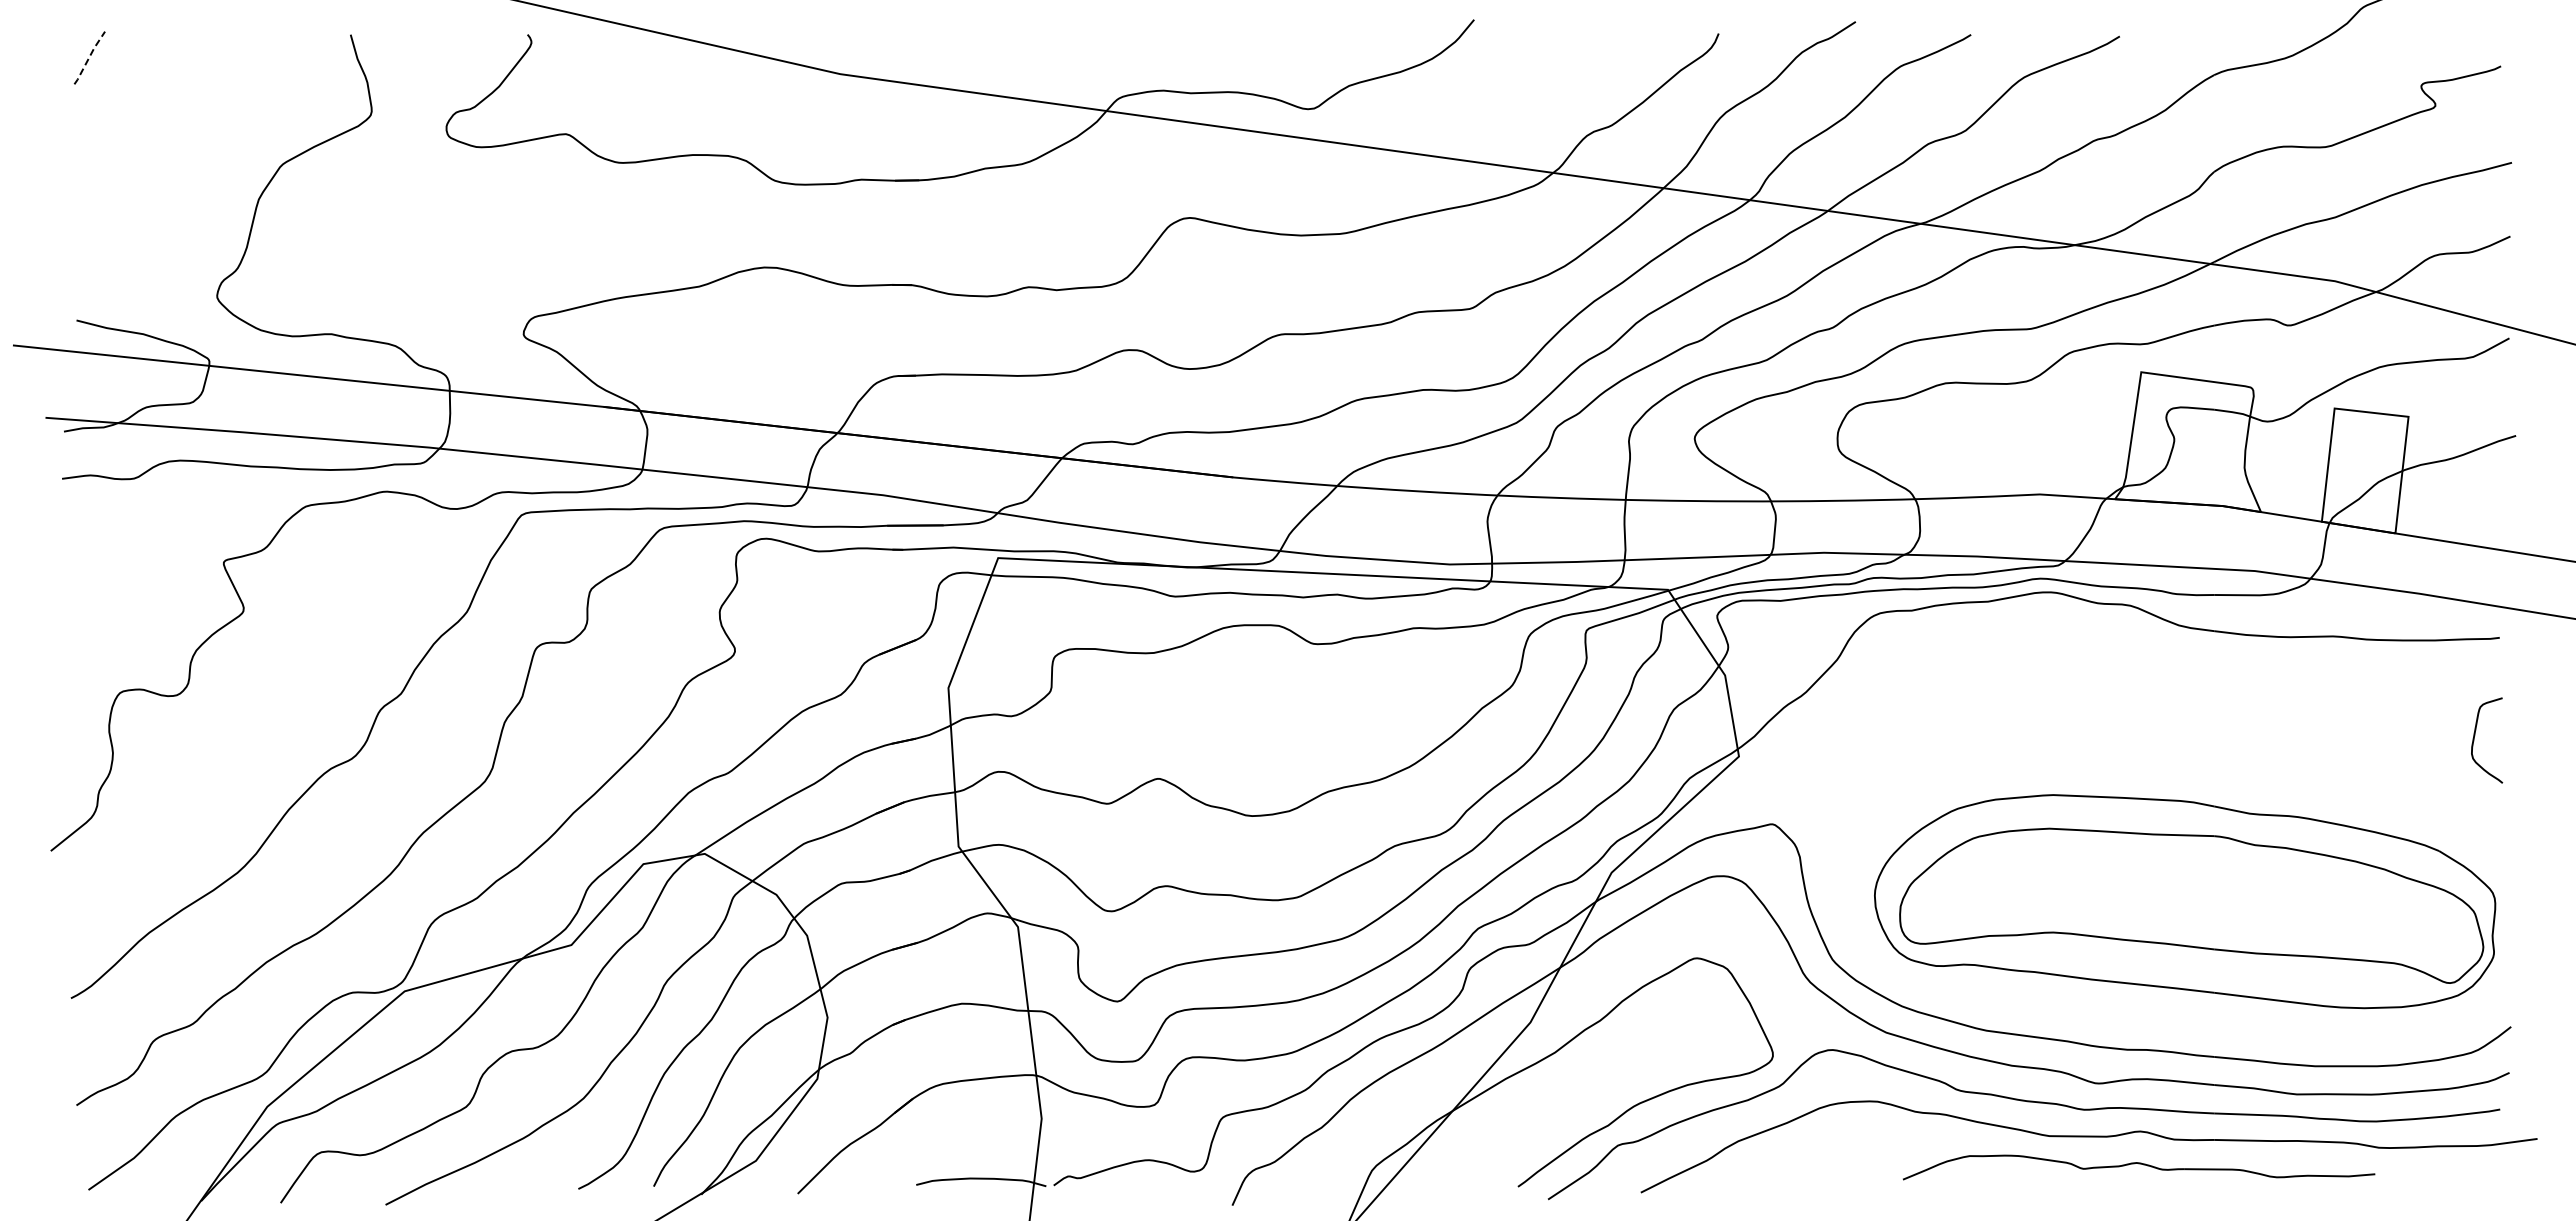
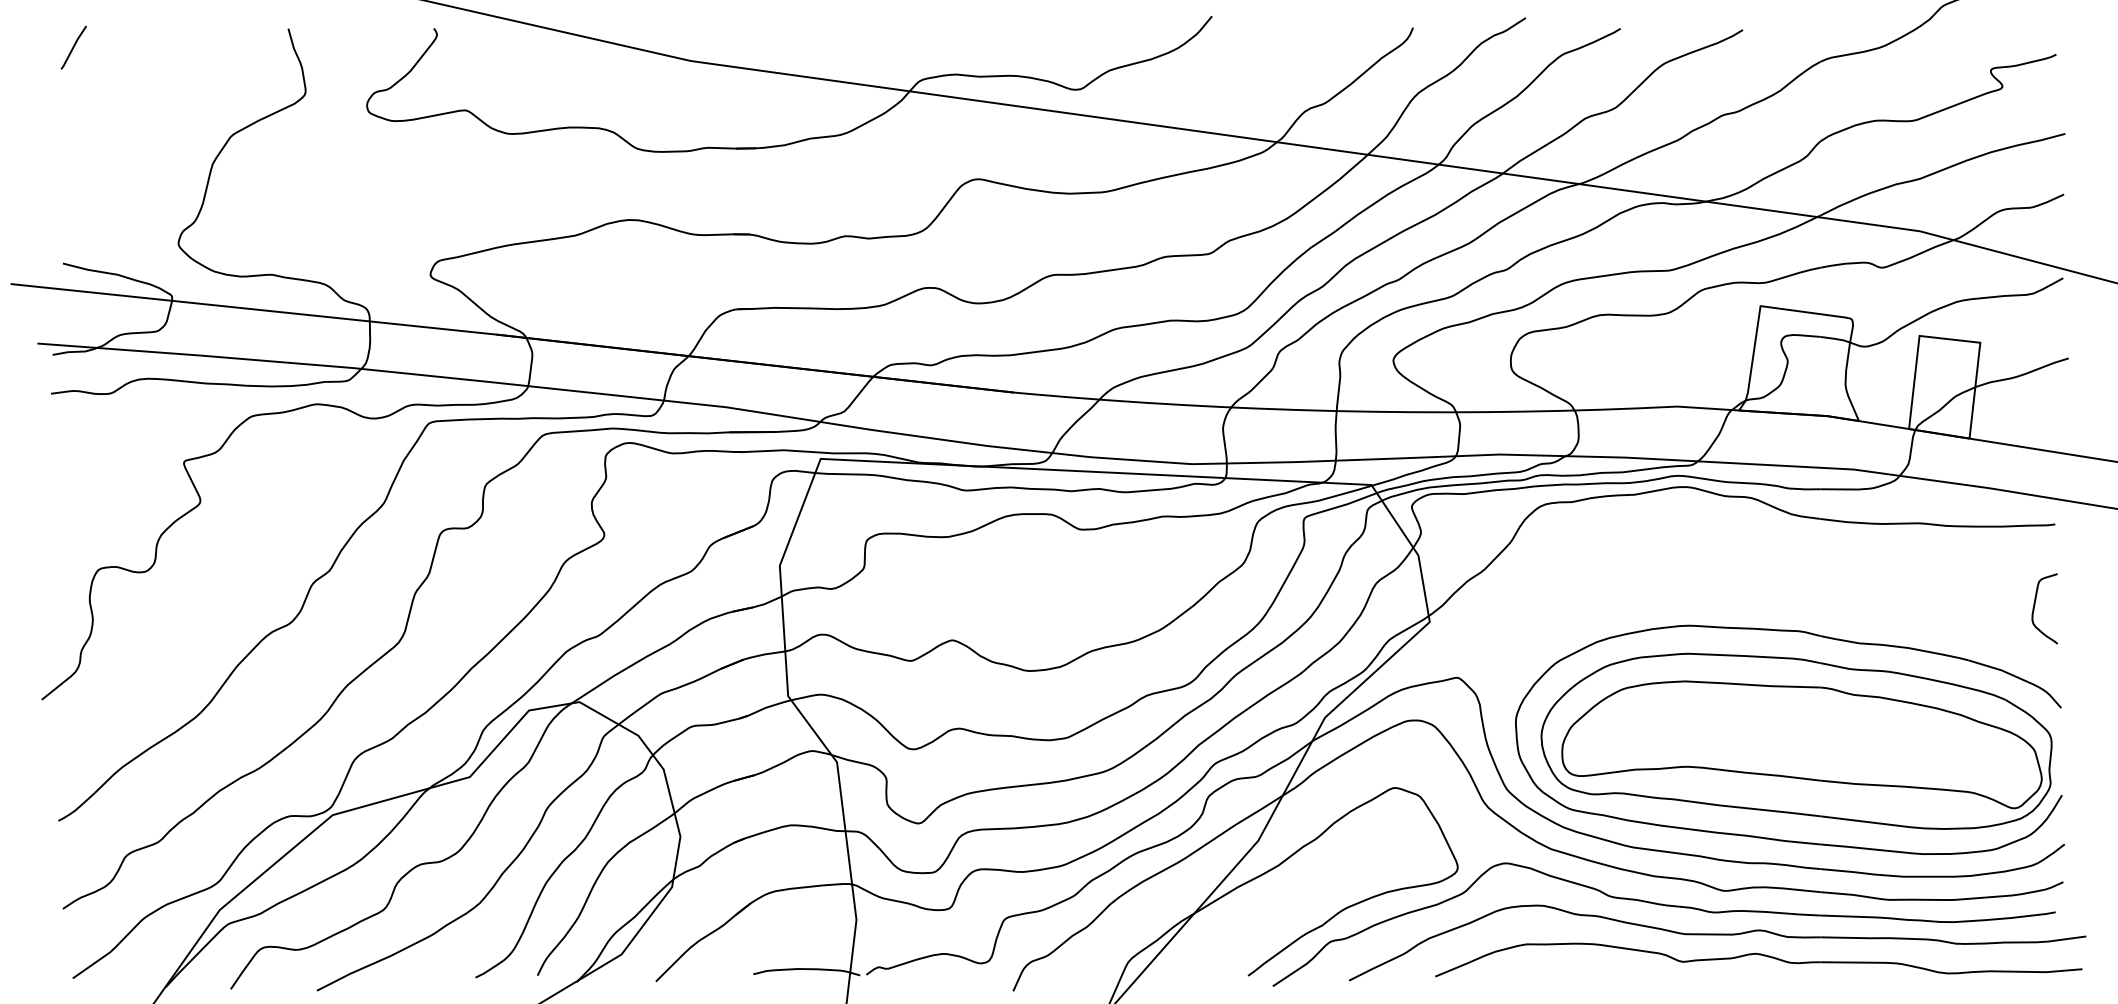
line: (89, 57) -> (73, 47), dashed -> solid
part: (2156, 1019) -> (1773, 838), added
part: (2138, 1167) -> (1758, 959), size x1.67

